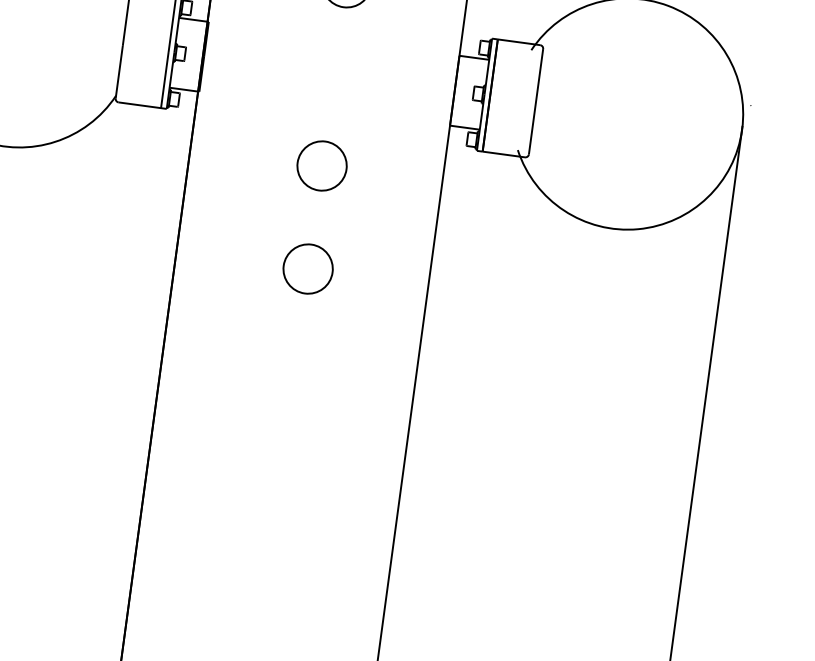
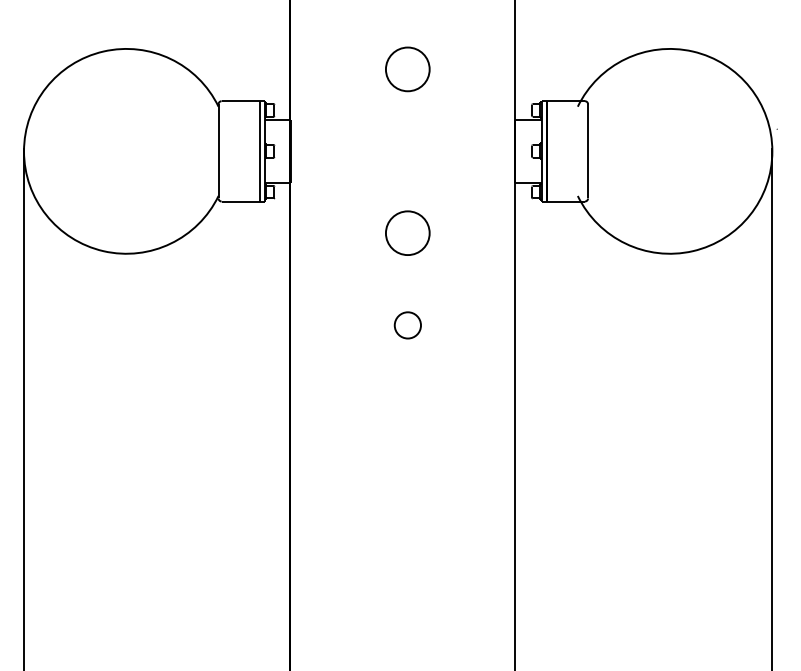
part: (307, 269) -> (407, 325), size x0.6

